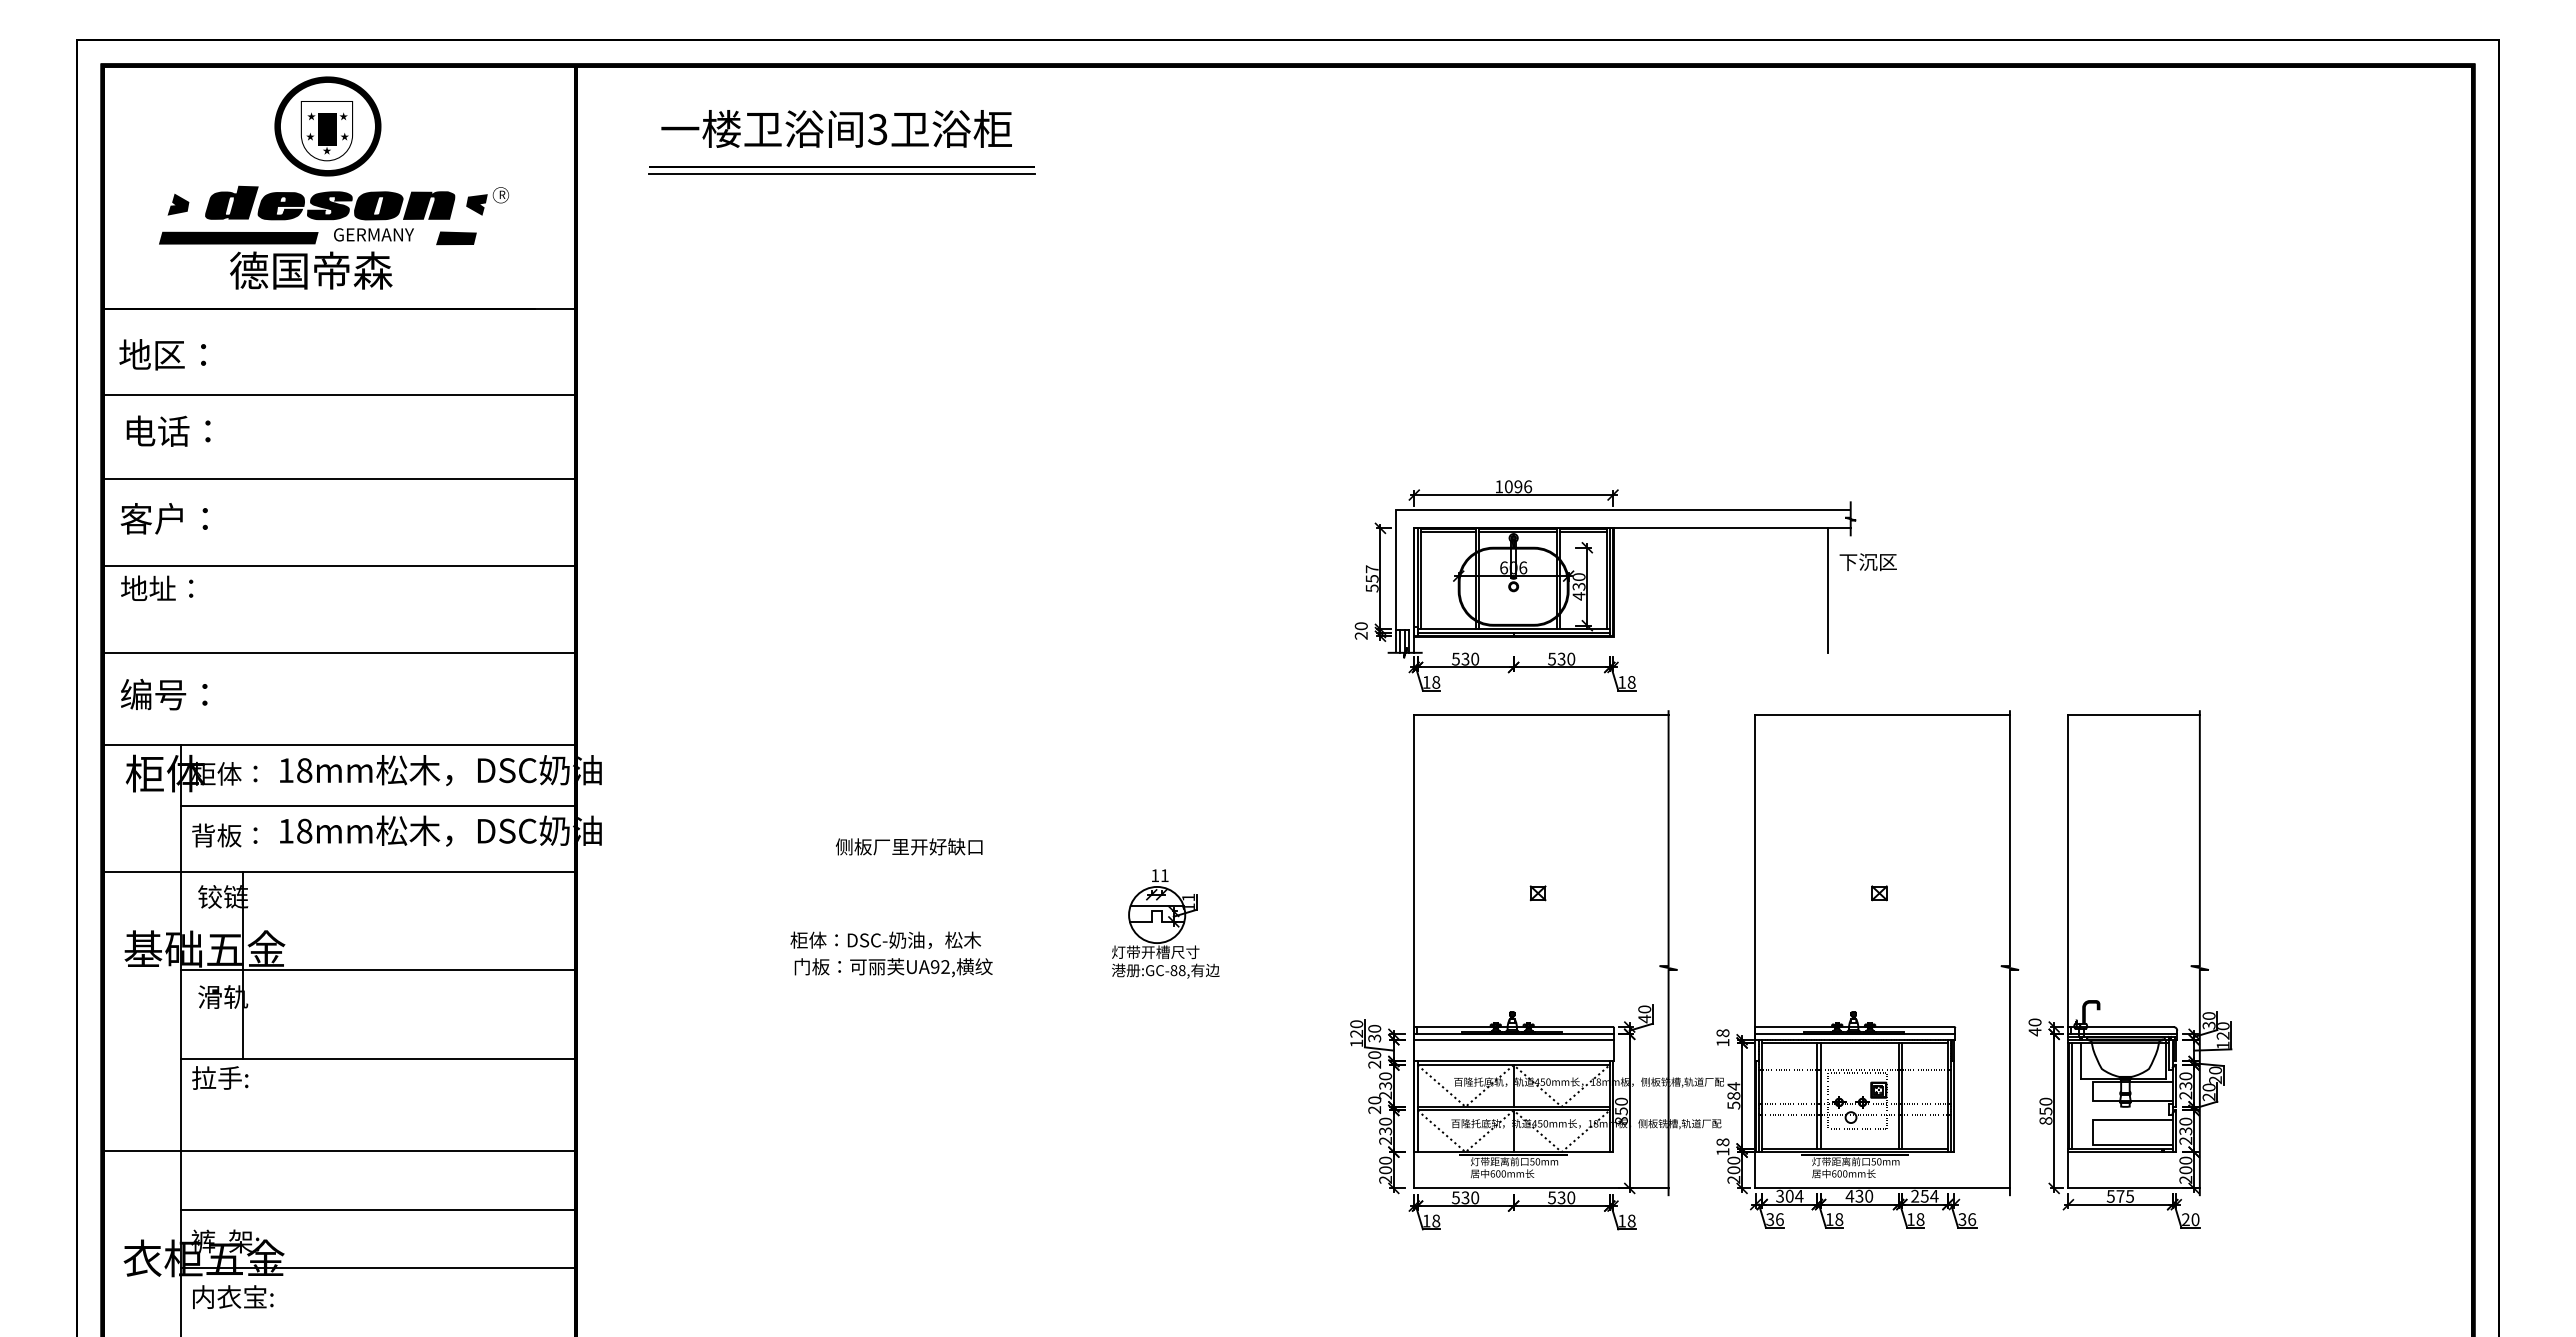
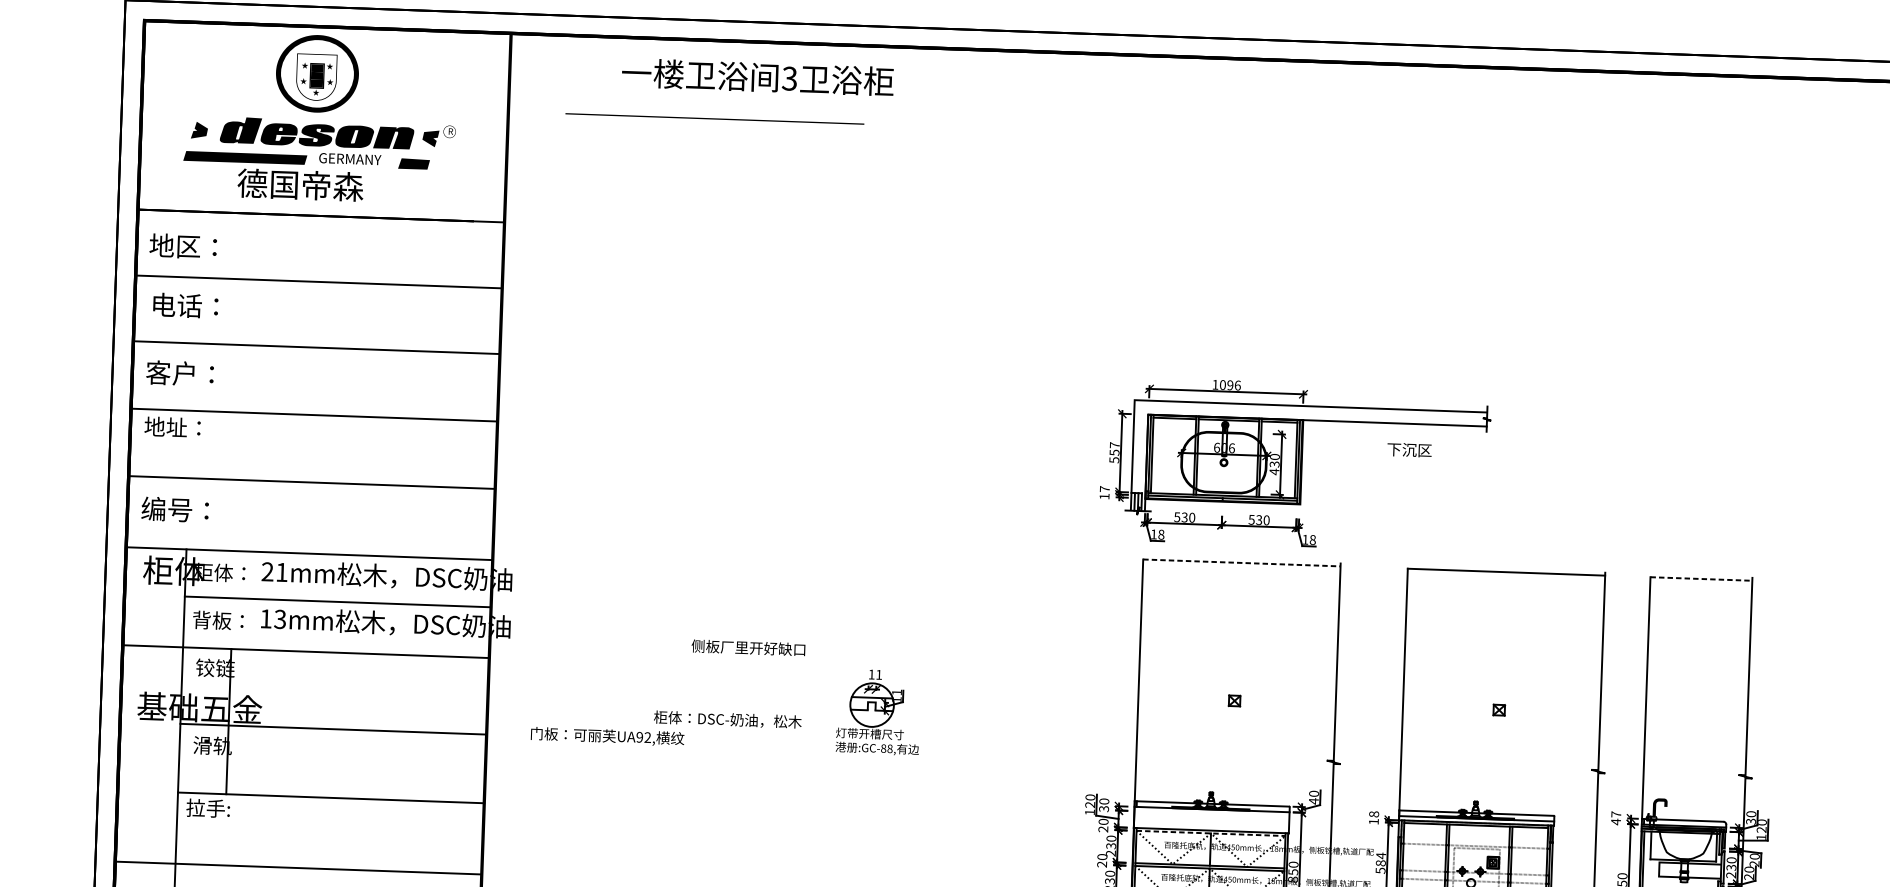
text: (836, 128) -> (757, 76), moved
line: (841, 174) -> (714, 124), removed
text: (1867, 562) -> (1408, 450), moved
line: (1828, 590) -> (1467, 474), removed
text: (1360, 630) -> (1104, 492), 20 -> 17
line: (1541, 715) -> (1242, 563), solid -> dashed
line: (2134, 715) -> (1701, 579), solid -> dashed
text: (295, 770) -> (274, 572), 18mm -> 21mm
text: (304, 830) -> (280, 618), 18mm -> 13mm
part: (1165, 923) -> (878, 711), moved
text: (893, 967) -> (607, 736), moved
text: (2034, 1022) -> (1615, 814), 40 -> 47
line: (1513, 1039) -> (1211, 813), removed
line: (1514, 1065) -> (1211, 833), solid -> dashed

